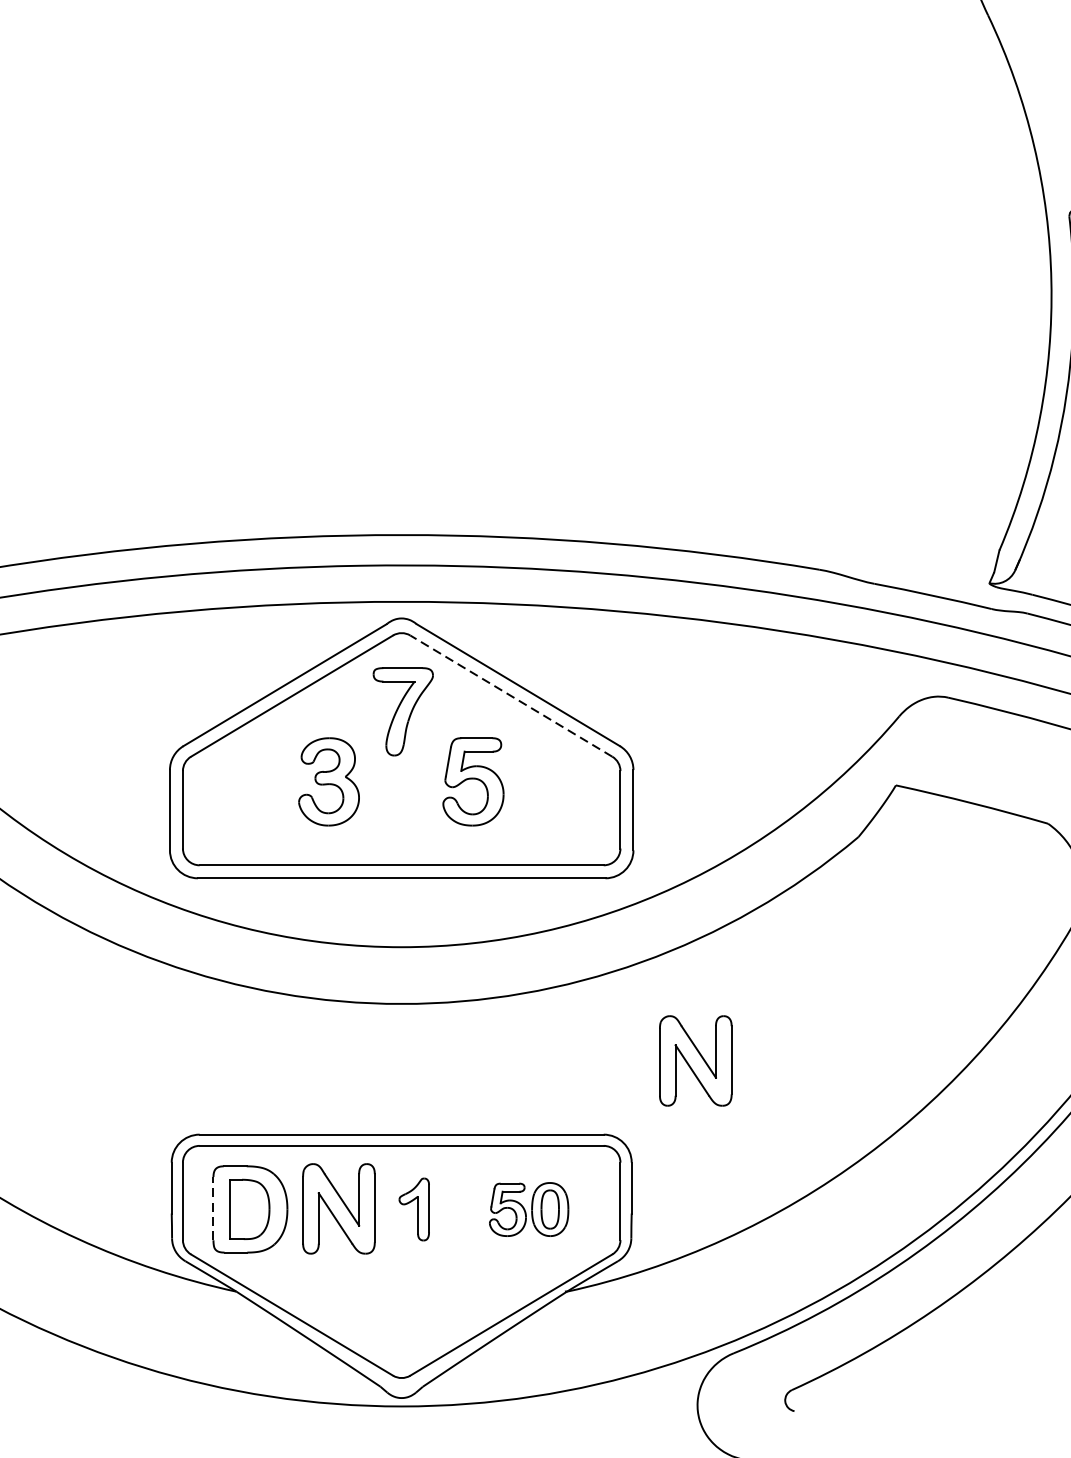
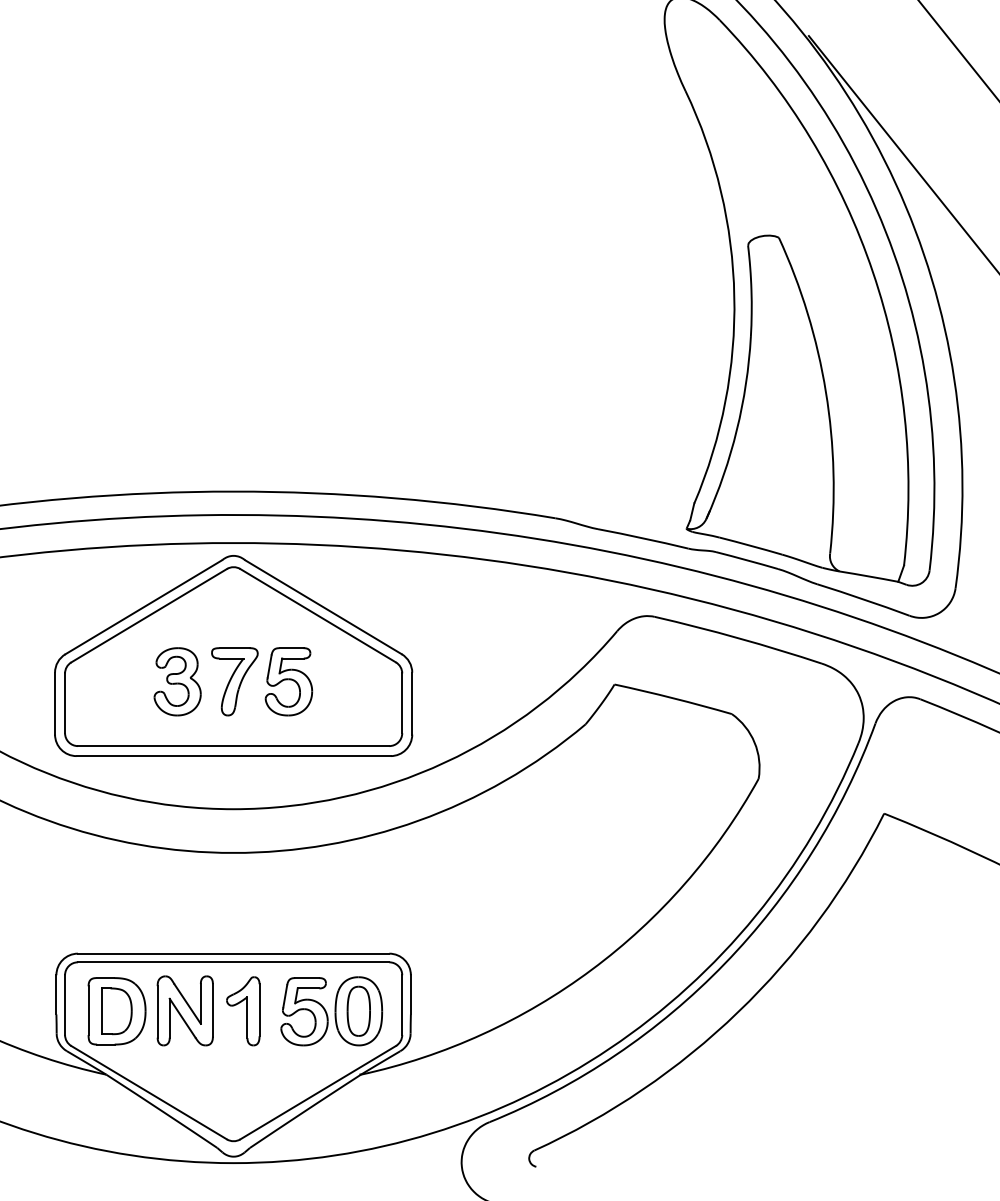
line: (511, 695) -> (318, 615), dashed -> solid
part: (402, 711) -> (234, 681), moved
part: (694, 1060) -> (459, 896), removed
line: (213, 1208) -> (88, 1010), dashed -> solid
part: (414, 1209) -> (243, 1011), size x1.43
part: (528, 1209) -> (331, 1011), size x1.67

